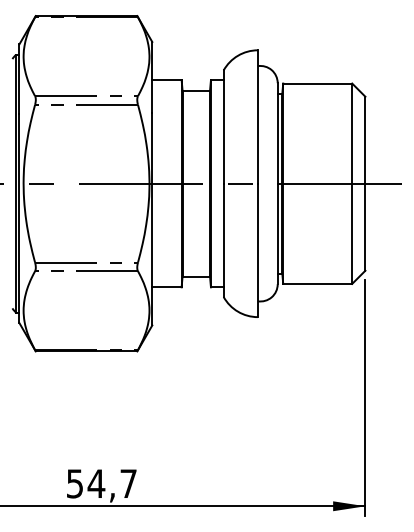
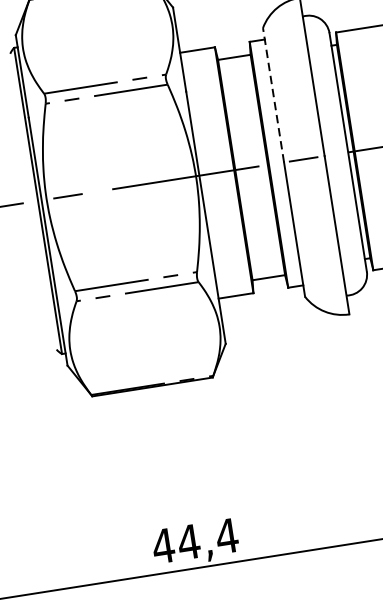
line: (223, 127) -> (273, 95), solid -> dashed
text: (101, 483) -> (194, 540), 54,7 -> 44,4

